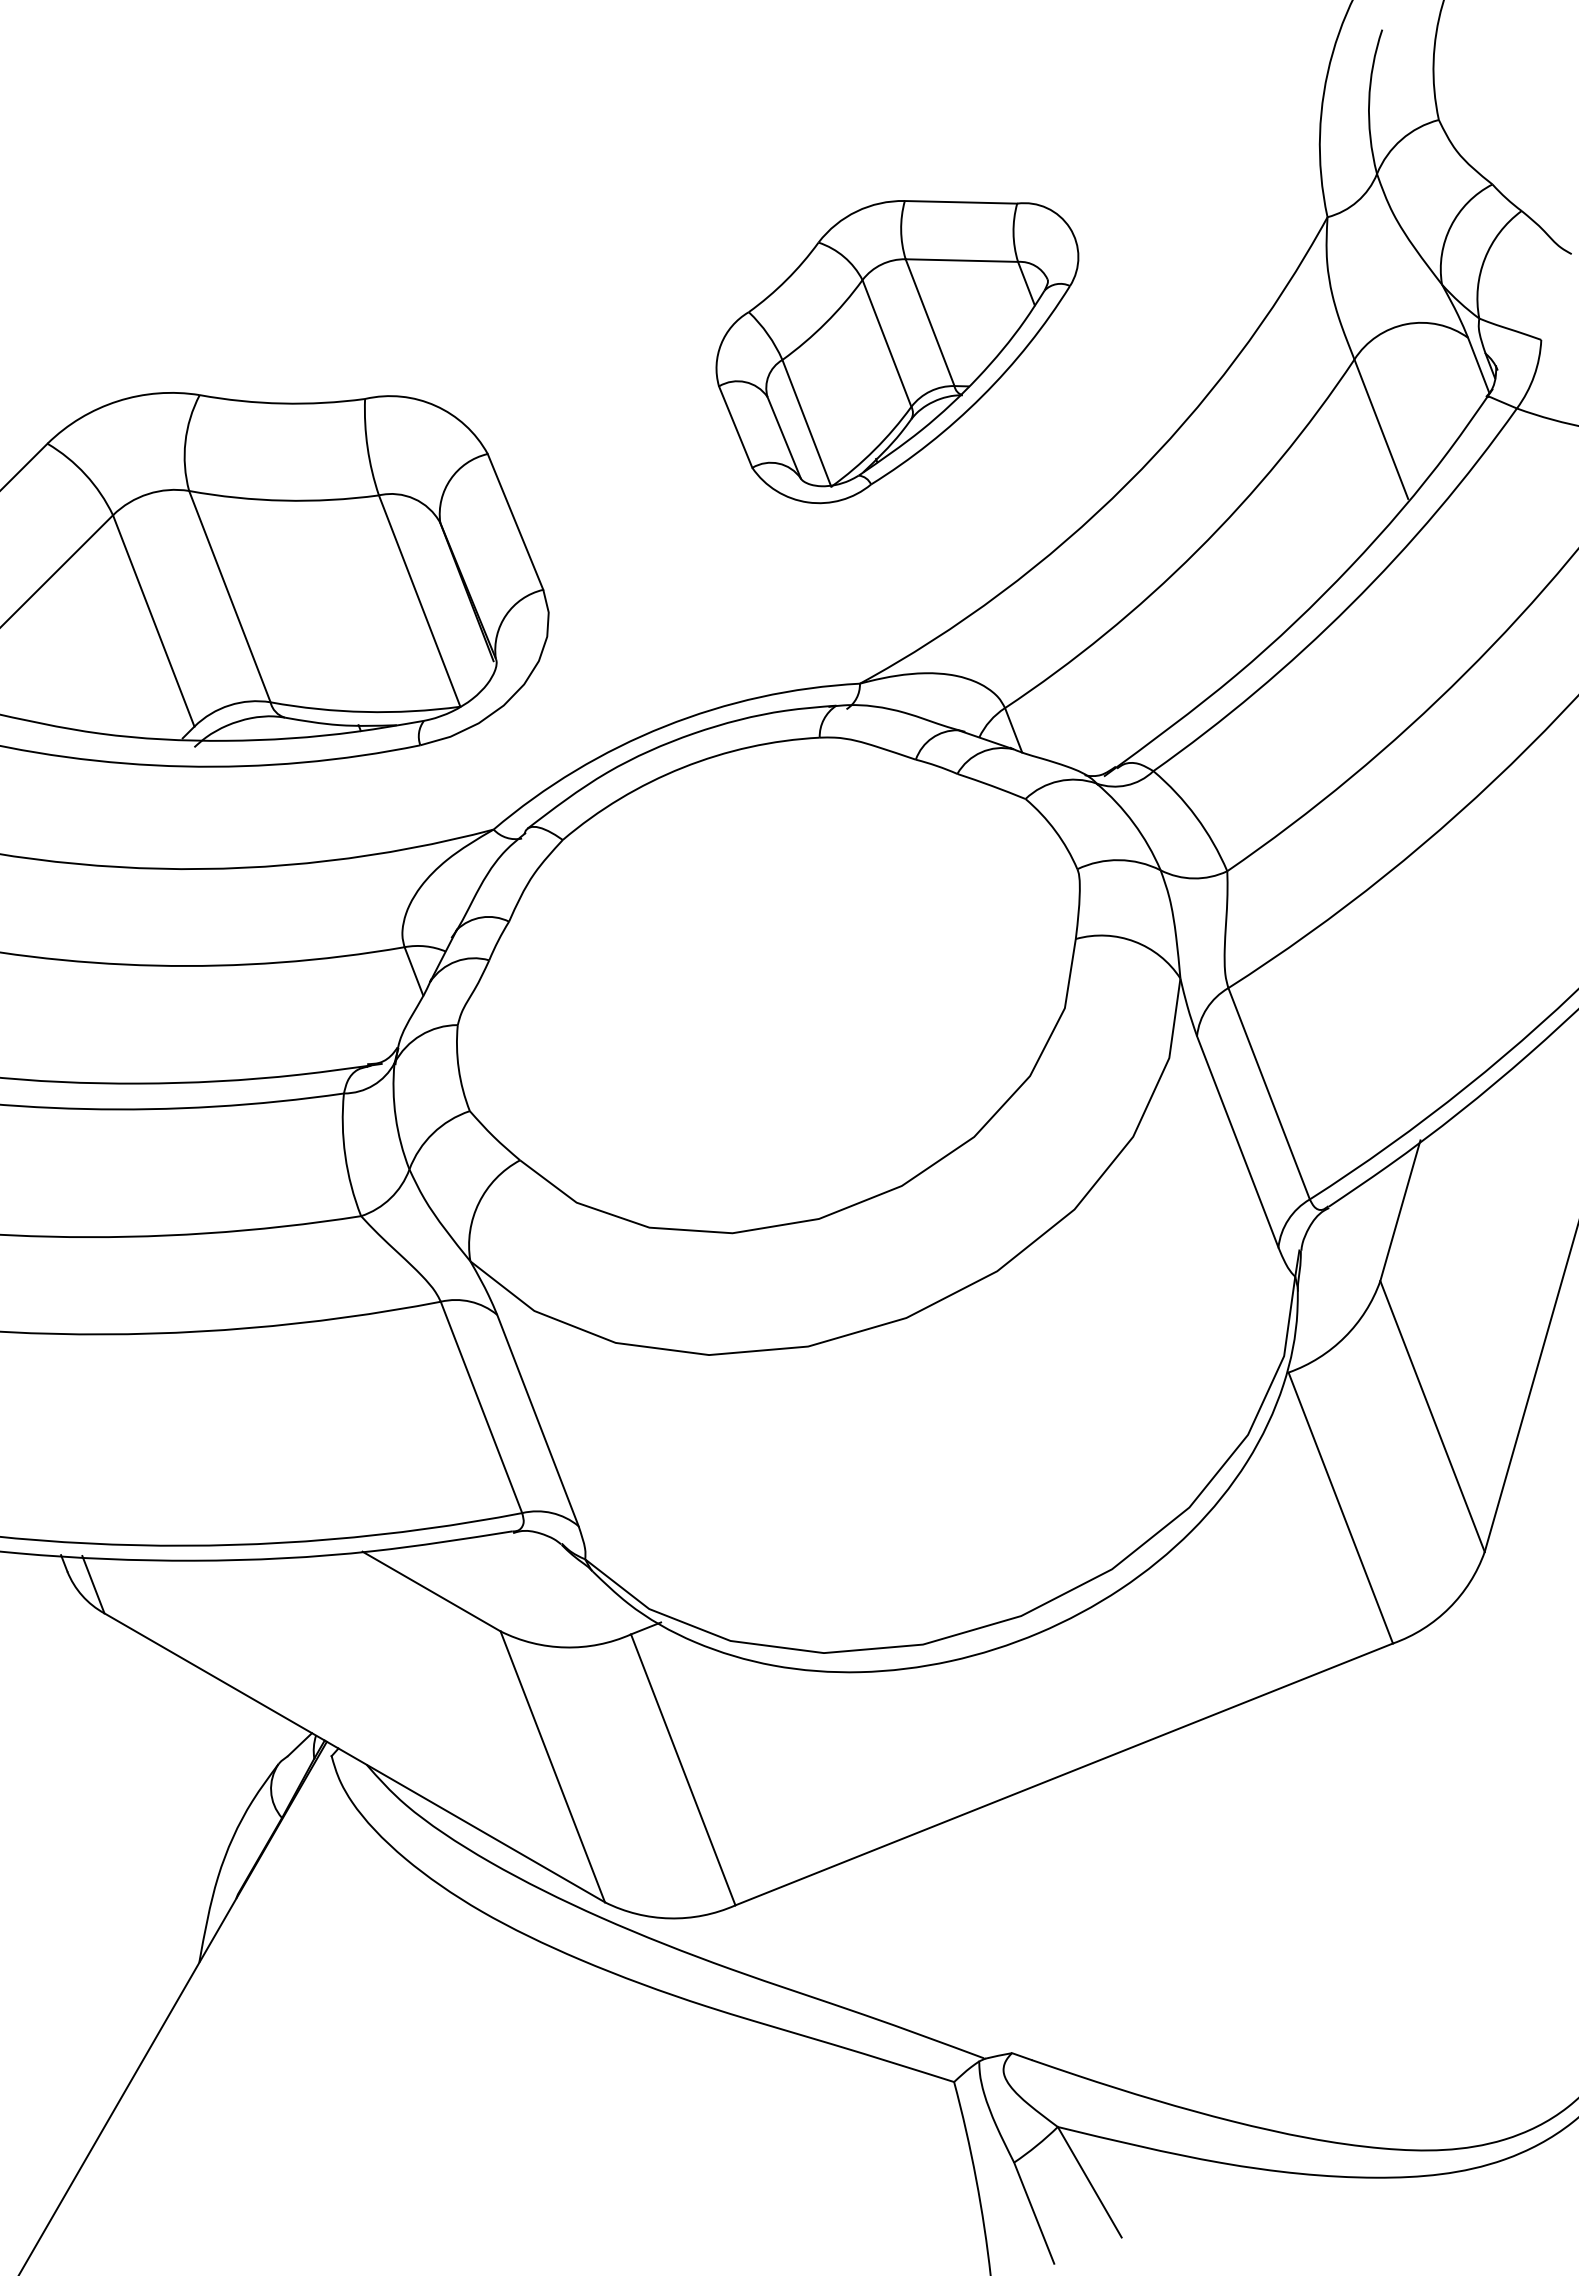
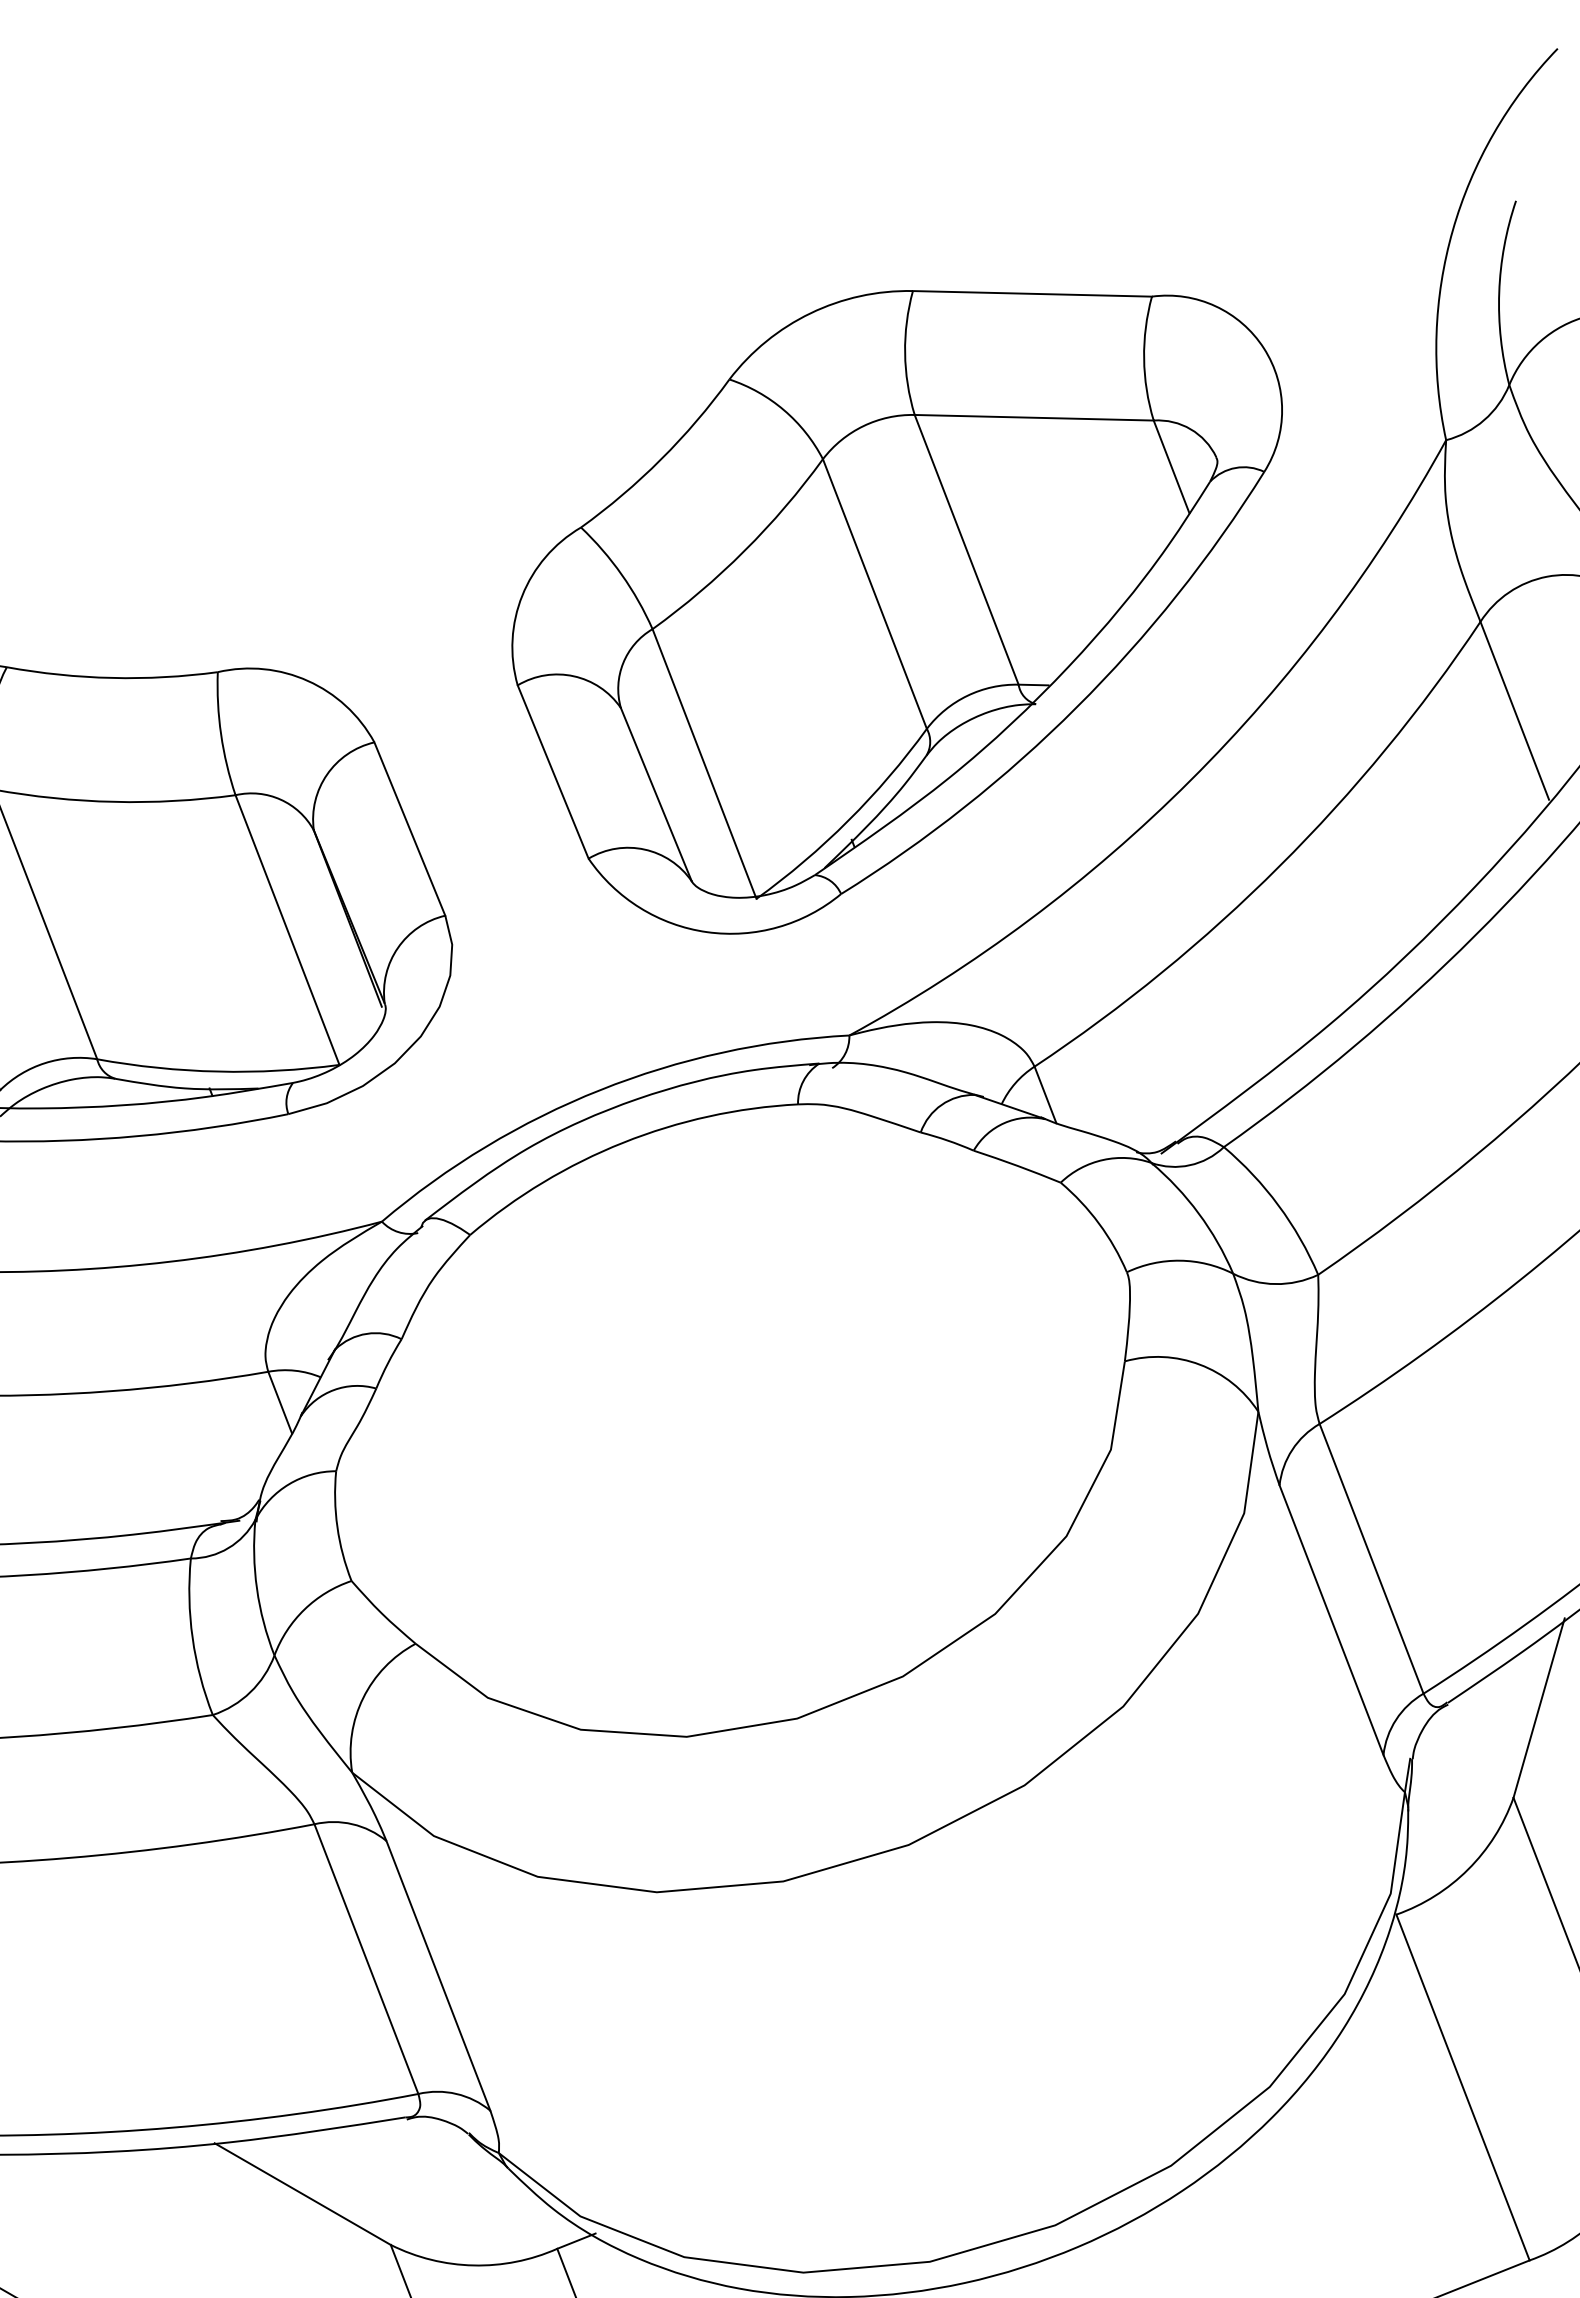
part: (897, 351) -> (897, 611), size x1.67

